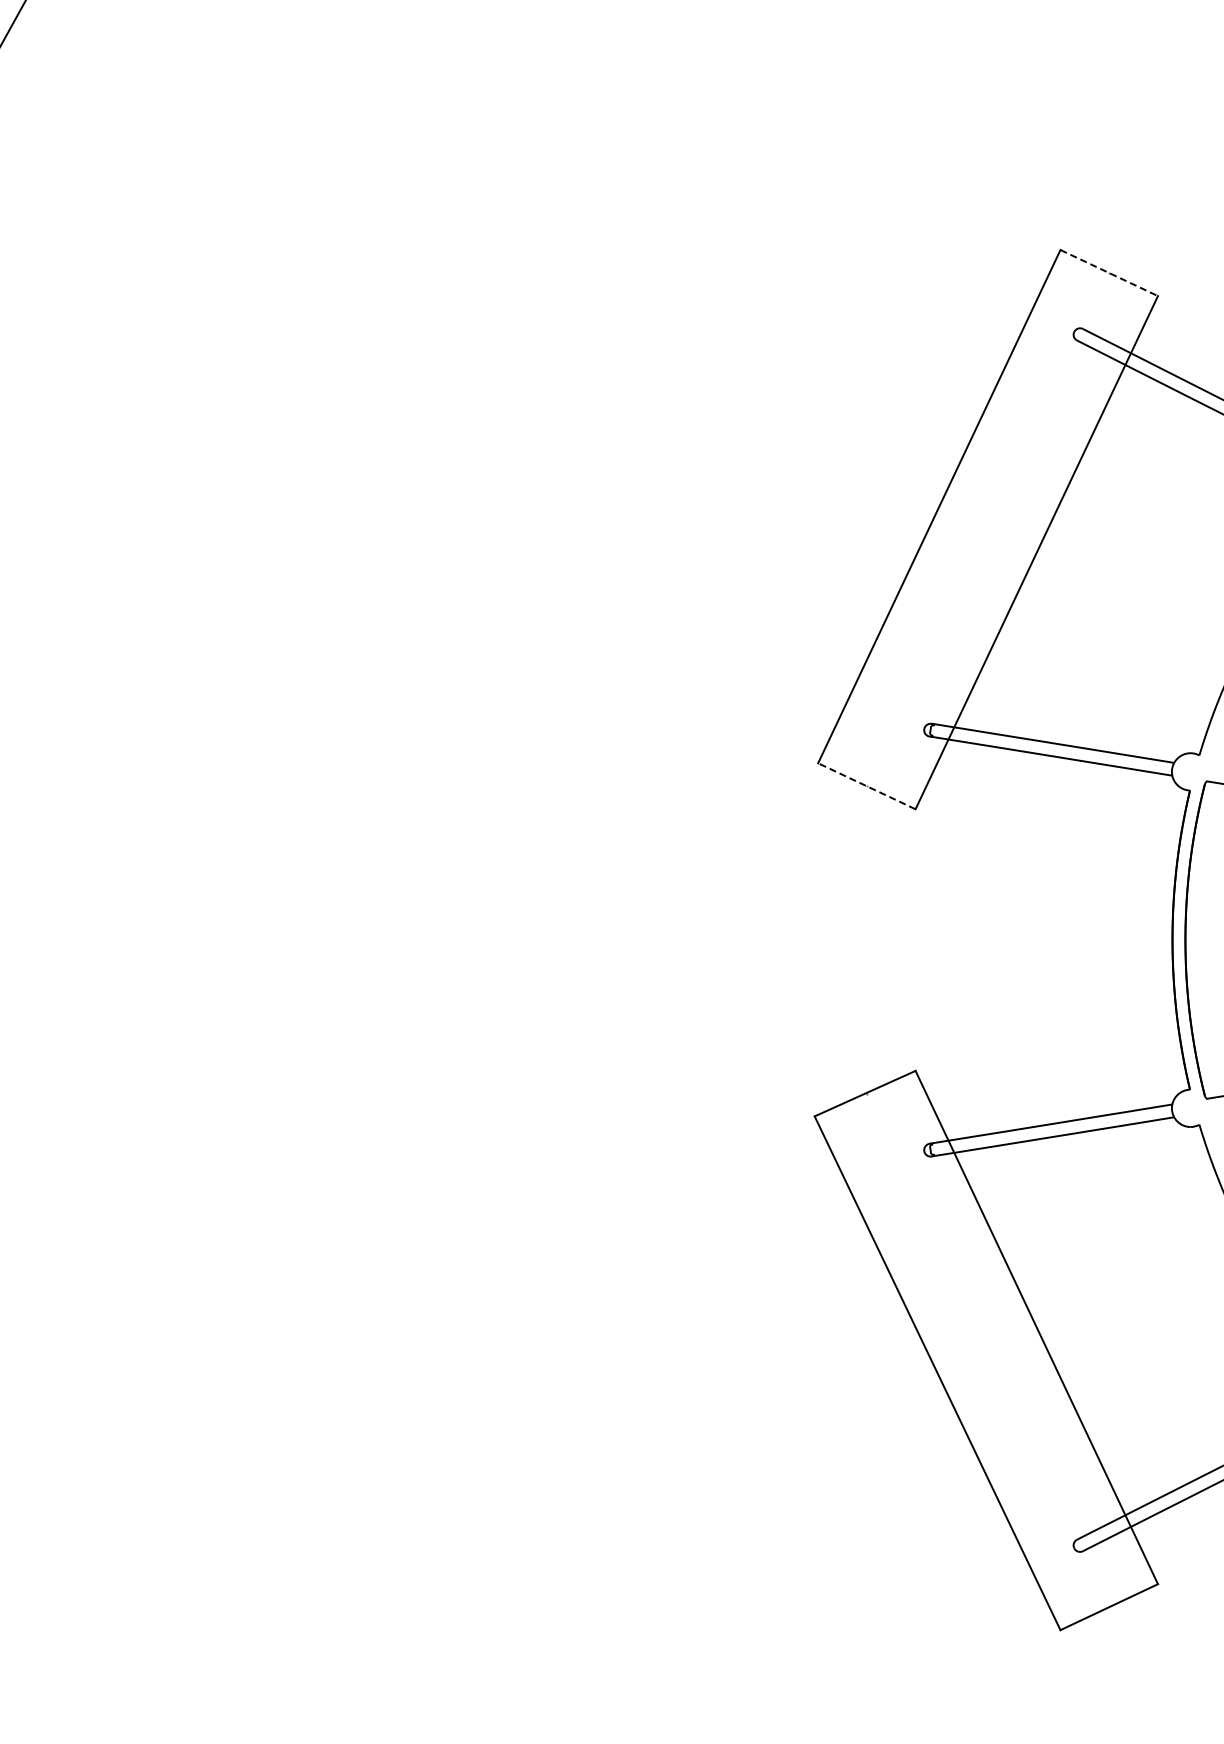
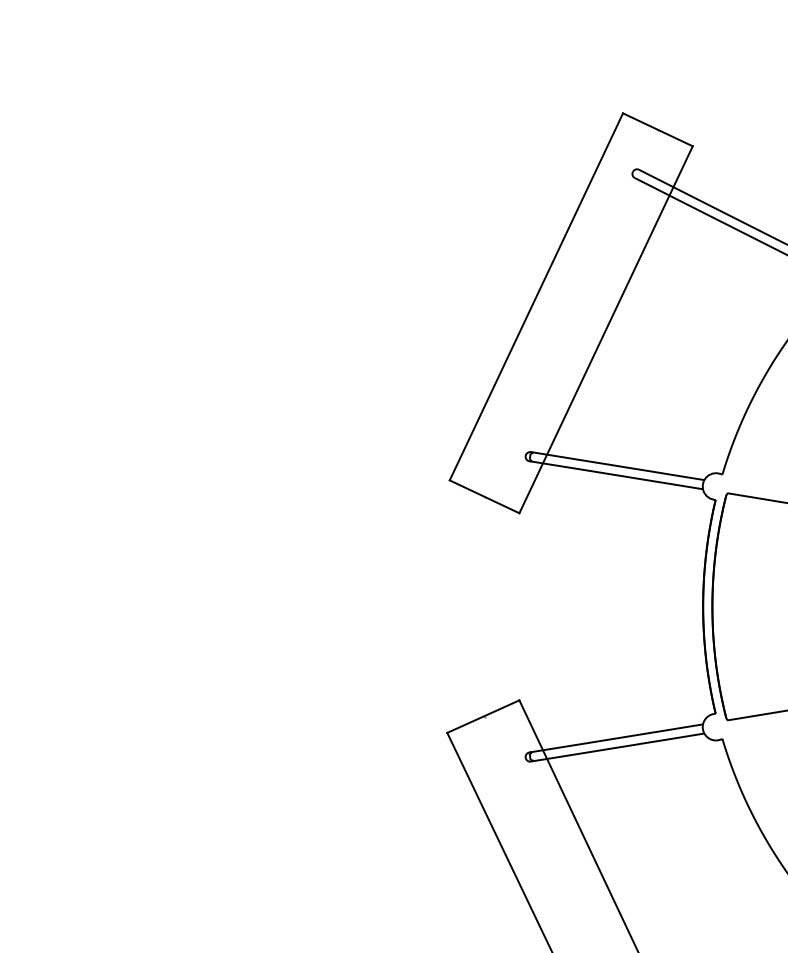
line: (1109, 273) -> (658, 130), dashed -> solid
line: (866, 786) -> (484, 496), dashed -> solid

